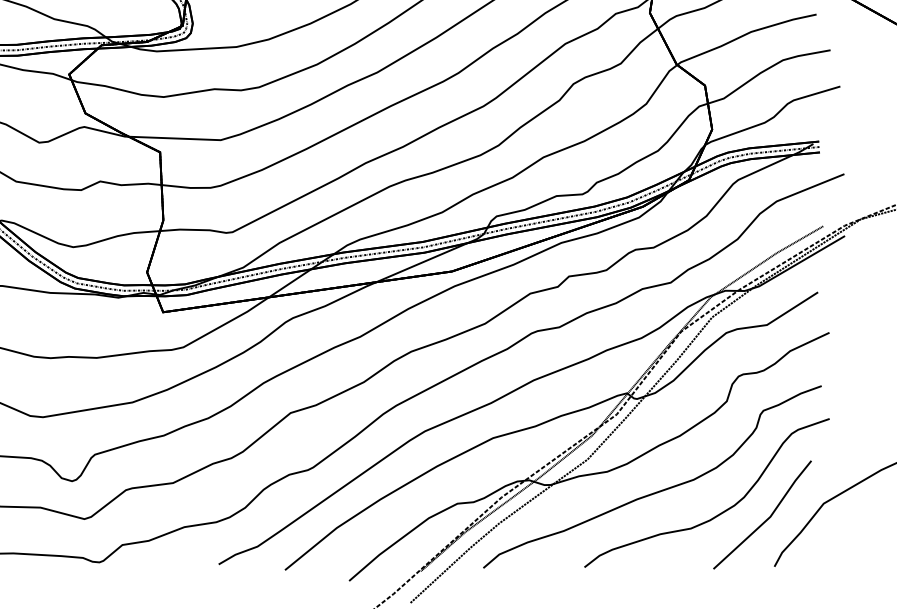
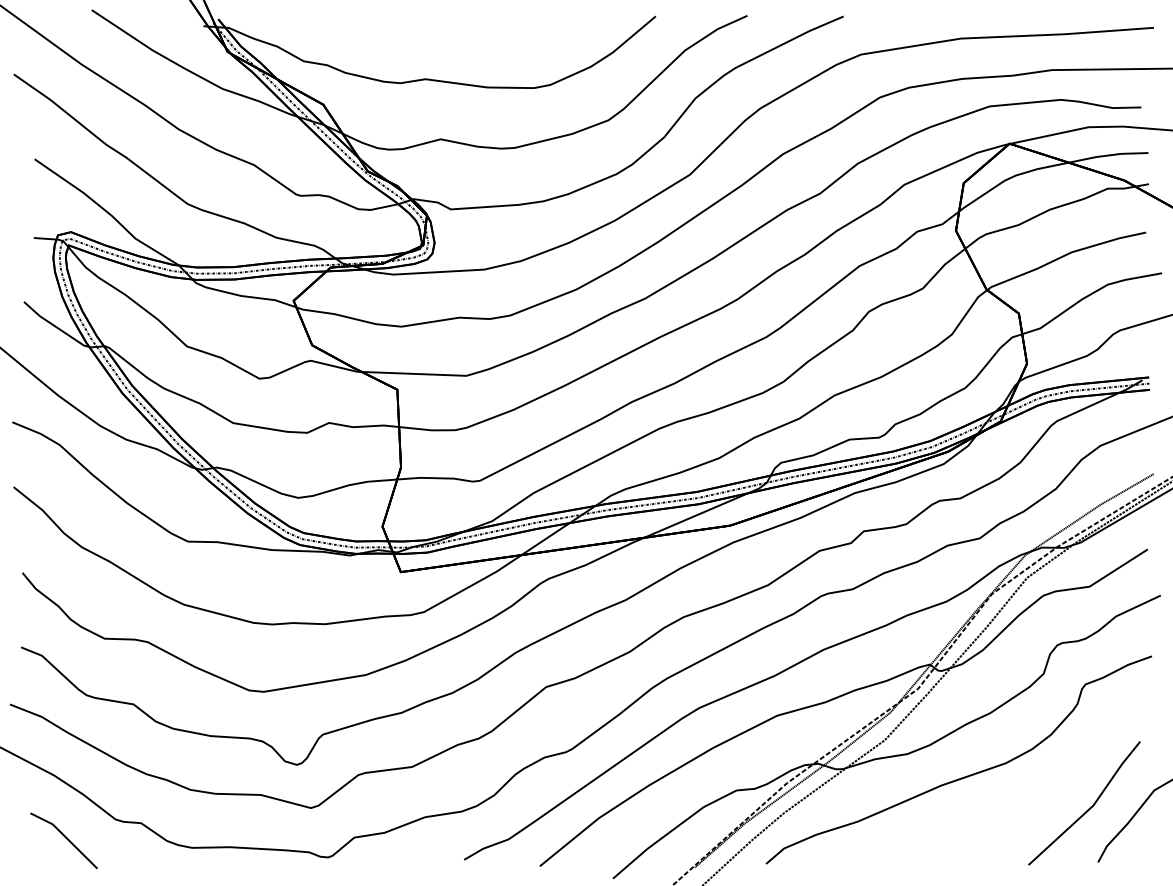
part: (719, 513) -> (1035, 801), removed

